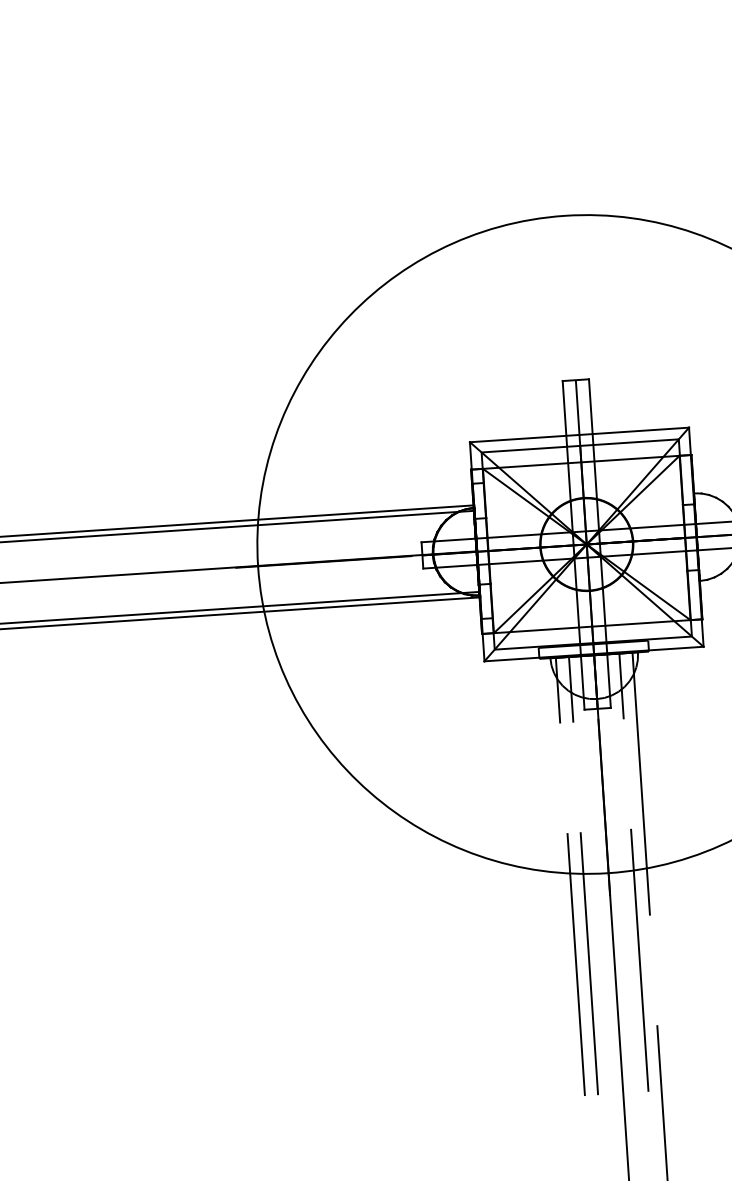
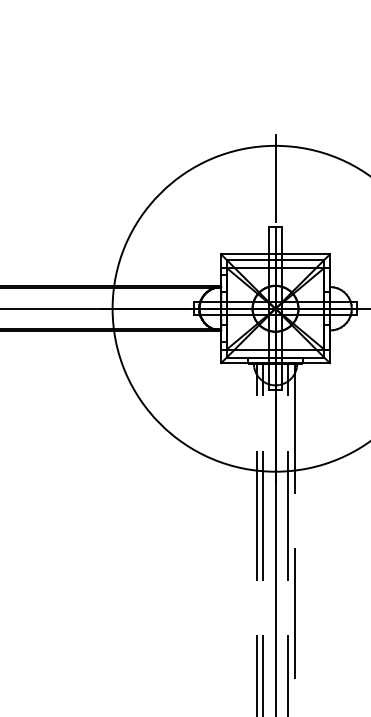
line: (569, 281) -> (275, 178), added

